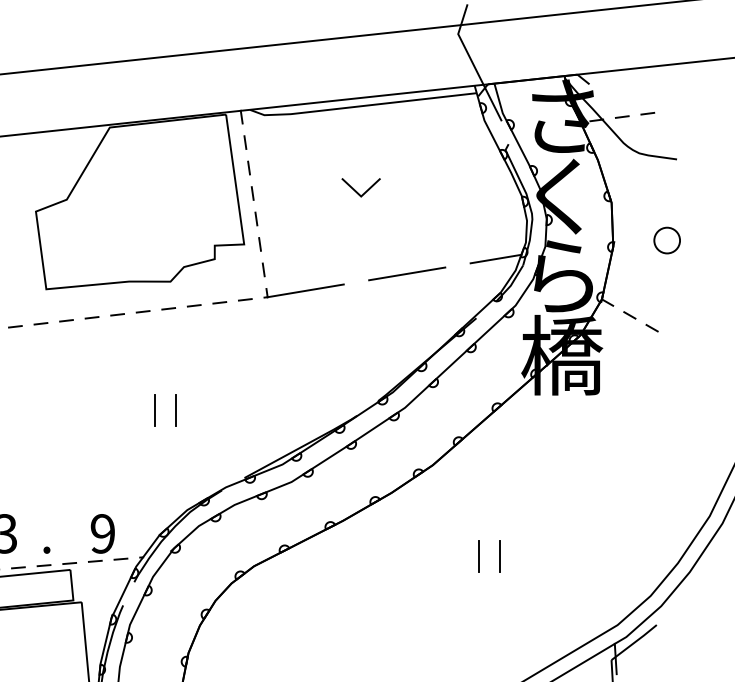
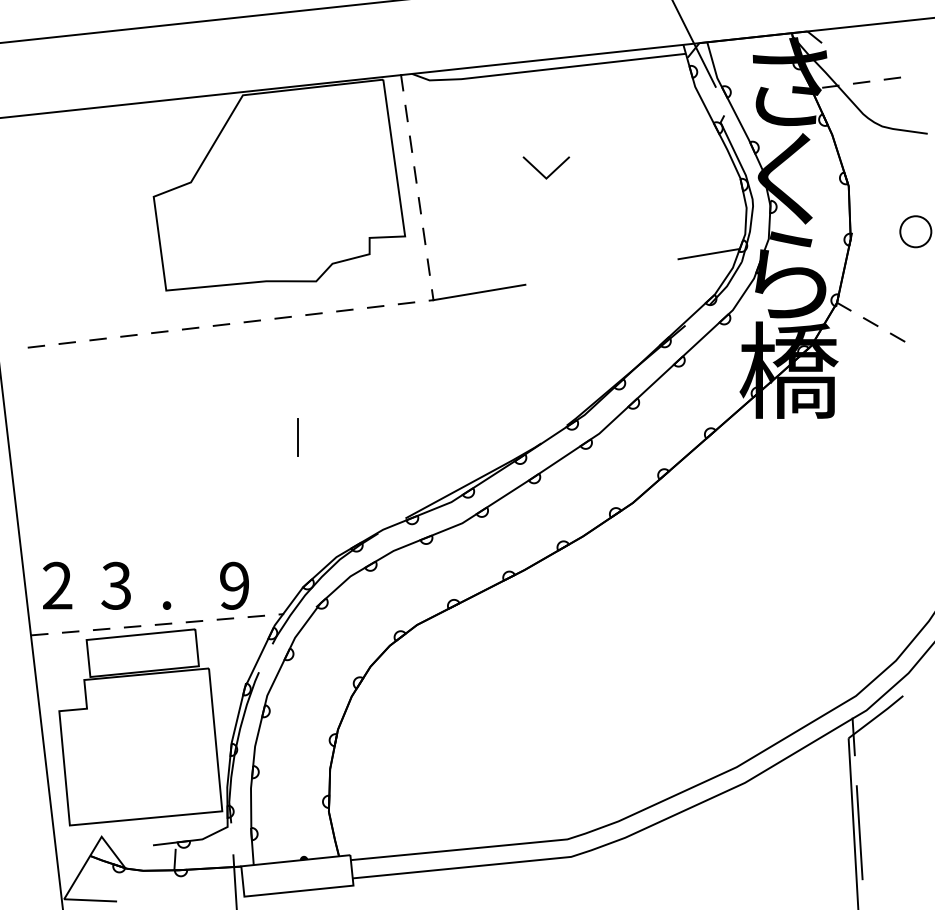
line: (406, 273) -> (601, 271), removed
line: (175, 410) -> (322, 436), removed
line: (478, 556) -> (688, 613), removed
line: (499, 556) -> (713, 613), removed

